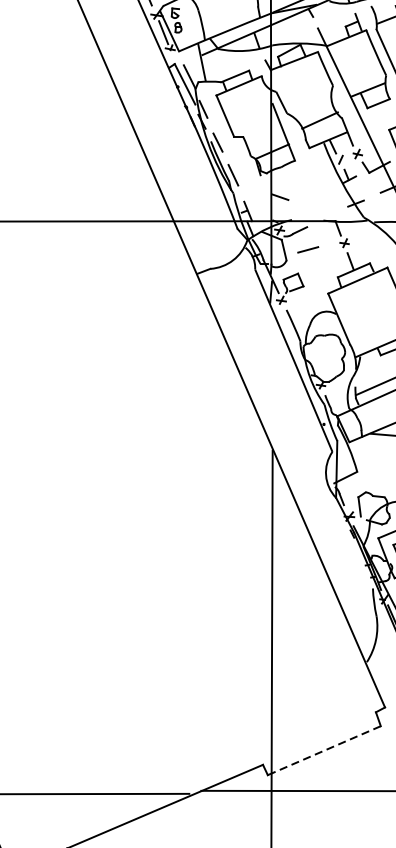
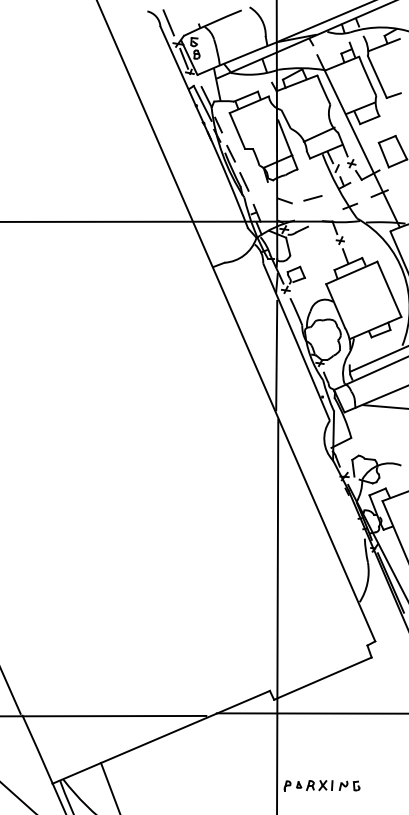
line: (307, 250) -> (312, 198), moved
line: (270, 376) -> (276, 355), added
line: (326, 750) -> (324, 678), dashed -> solid

